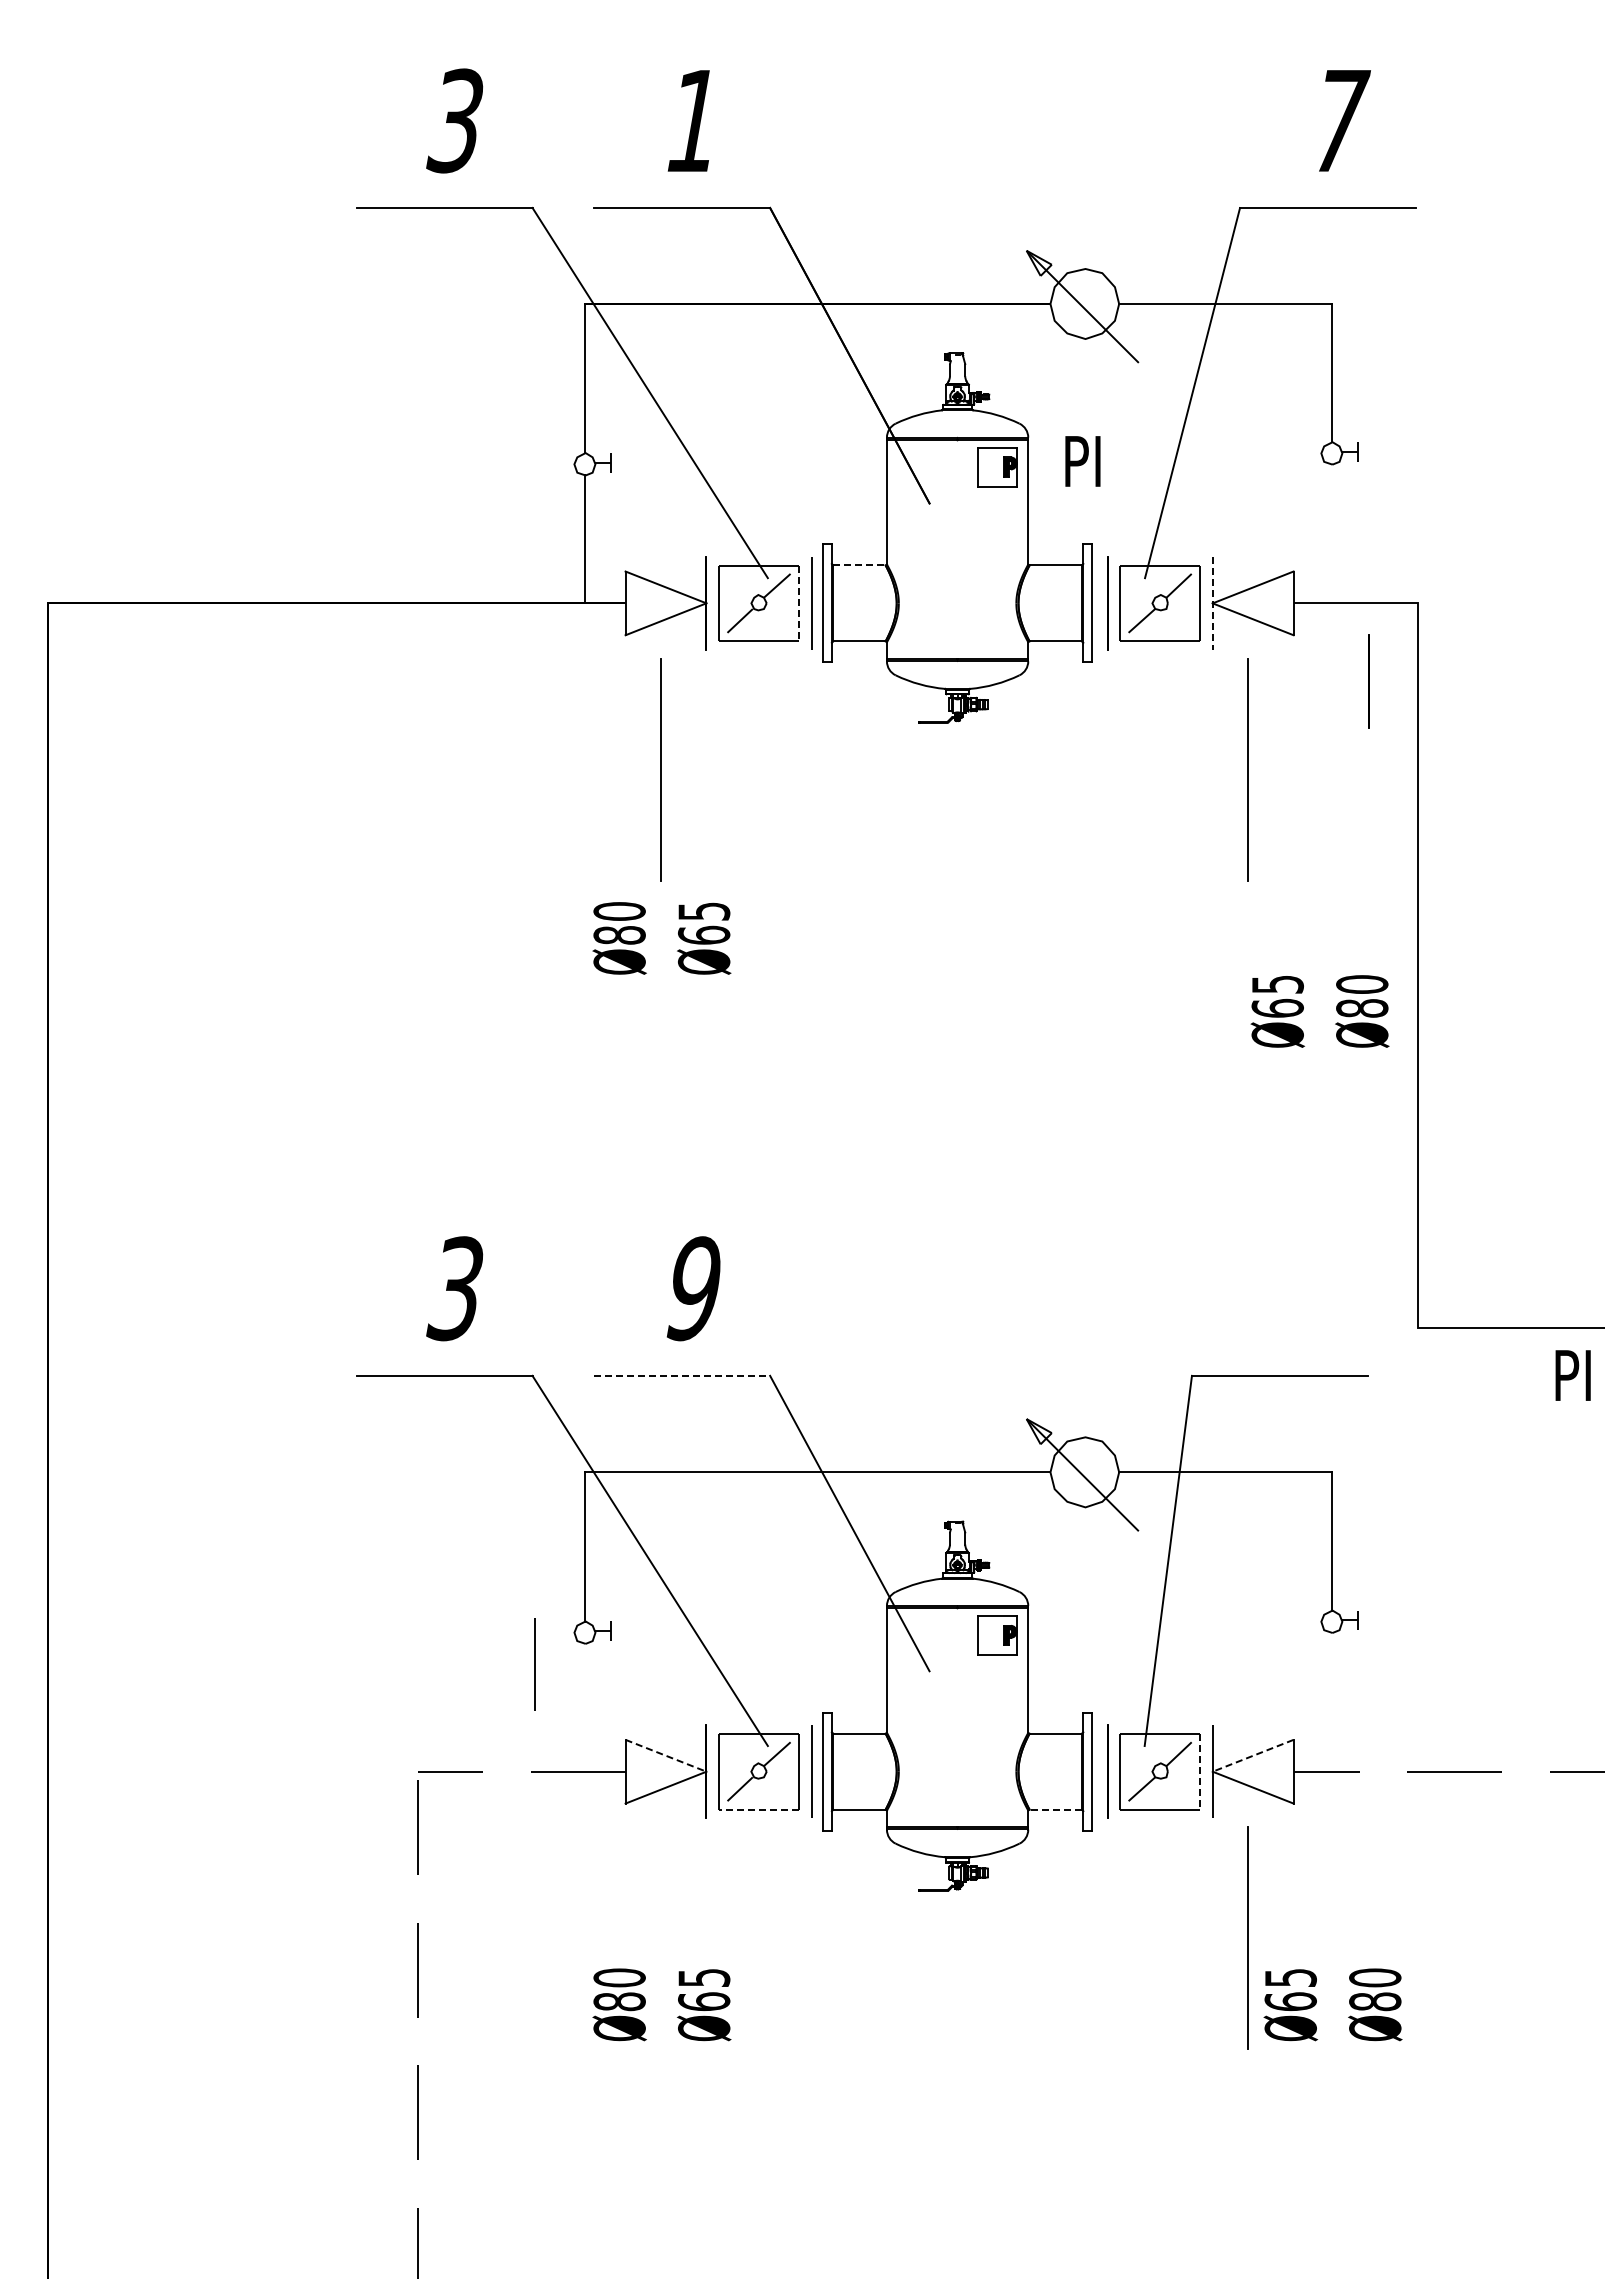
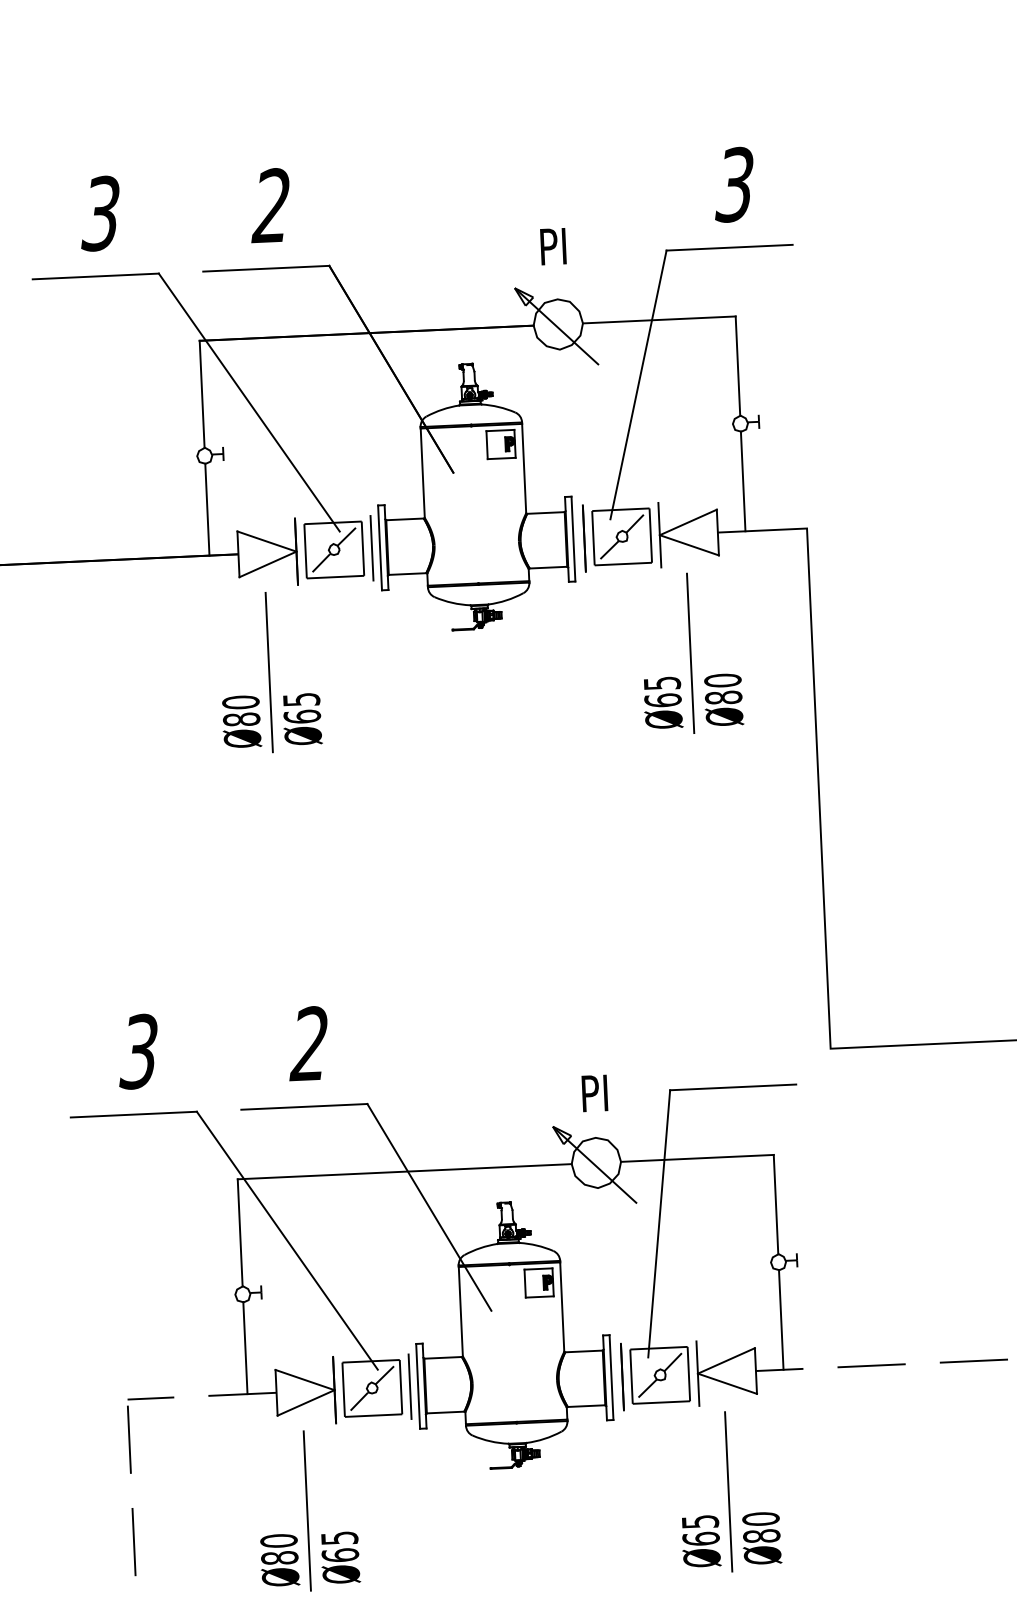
text: (691, 119) -> (270, 204), 1 -> 2
text: (1339, 120) -> (735, 184), 7 -> 3
text: (1082, 461) -> (553, 246), moved
line: (1332, 533) -> (743, 481), added
line: (859, 565) -> (405, 519), dashed -> solid
line: (799, 603) -> (363, 548), dashed -> solid
line: (1212, 603) -> (659, 535), dashed -> solid
line: (1368, 681) -> (774, 586), removed
text: (661, 938) -> (271, 720), moved
text: (1319, 1011) -> (693, 701), moved
text: (691, 1288) -> (308, 1043), 9 -> 2
line: (682, 1375) -> (304, 1106), dashed -> solid
text: (1572, 1375) -> (594, 1093), moved
line: (534, 1664) -> (207, 1318), removed
line: (1332, 1701) -> (781, 1319), added
line: (585, 1707) -> (245, 1348), added
line: (666, 1755) -> (305, 1379), dashed -> solid
line: (1252, 1755) -> (725, 1360), dashed -> solid
line: (1200, 1771) -> (689, 1373), dashed -> solid
line: (759, 1809) -> (373, 1415), dashed -> solid
line: (1055, 1809) -> (586, 1405), dashed -> solid
line: (660, 1938) -> (307, 1511), added
text: (1332, 2004) -> (731, 1539), moved

